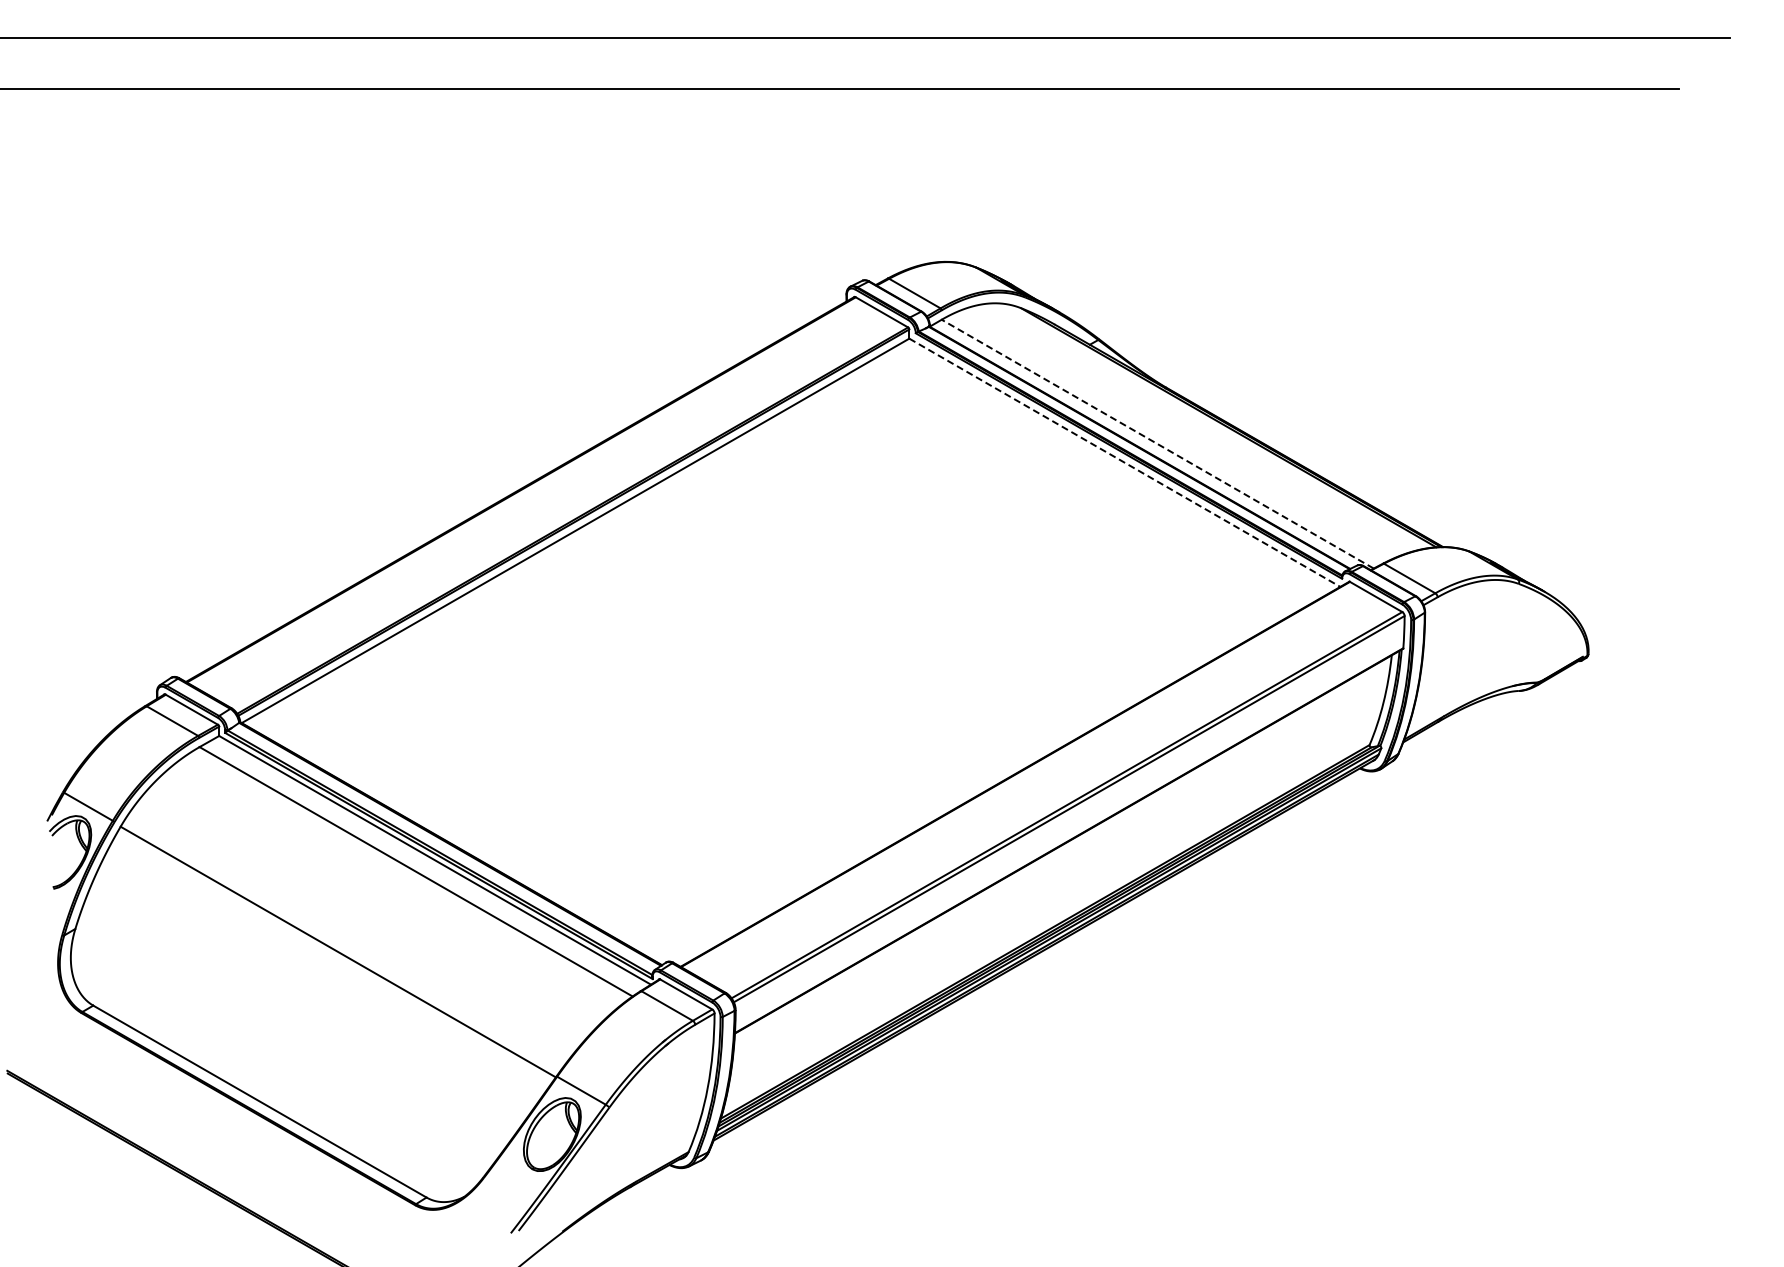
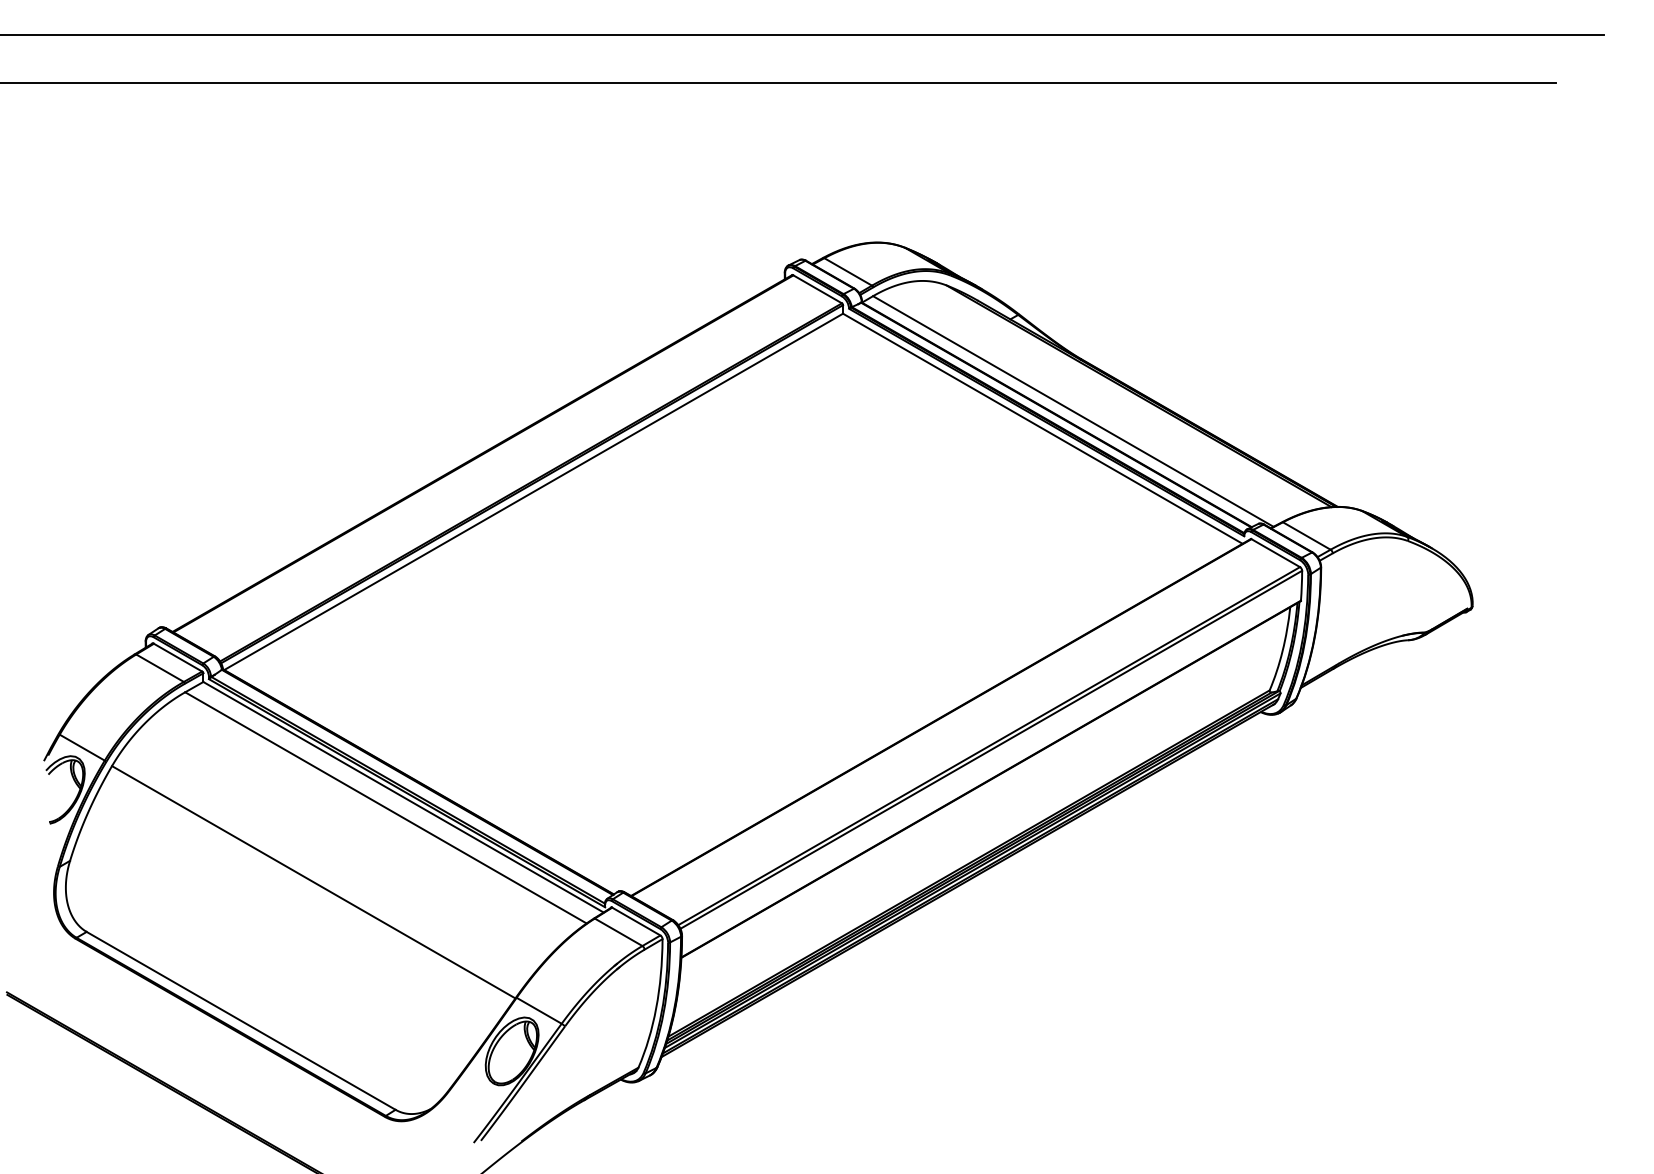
line: (1157, 443) -> (1073, 410), dashed -> solid
line: (1124, 462) -> (1042, 428), dashed -> solid

